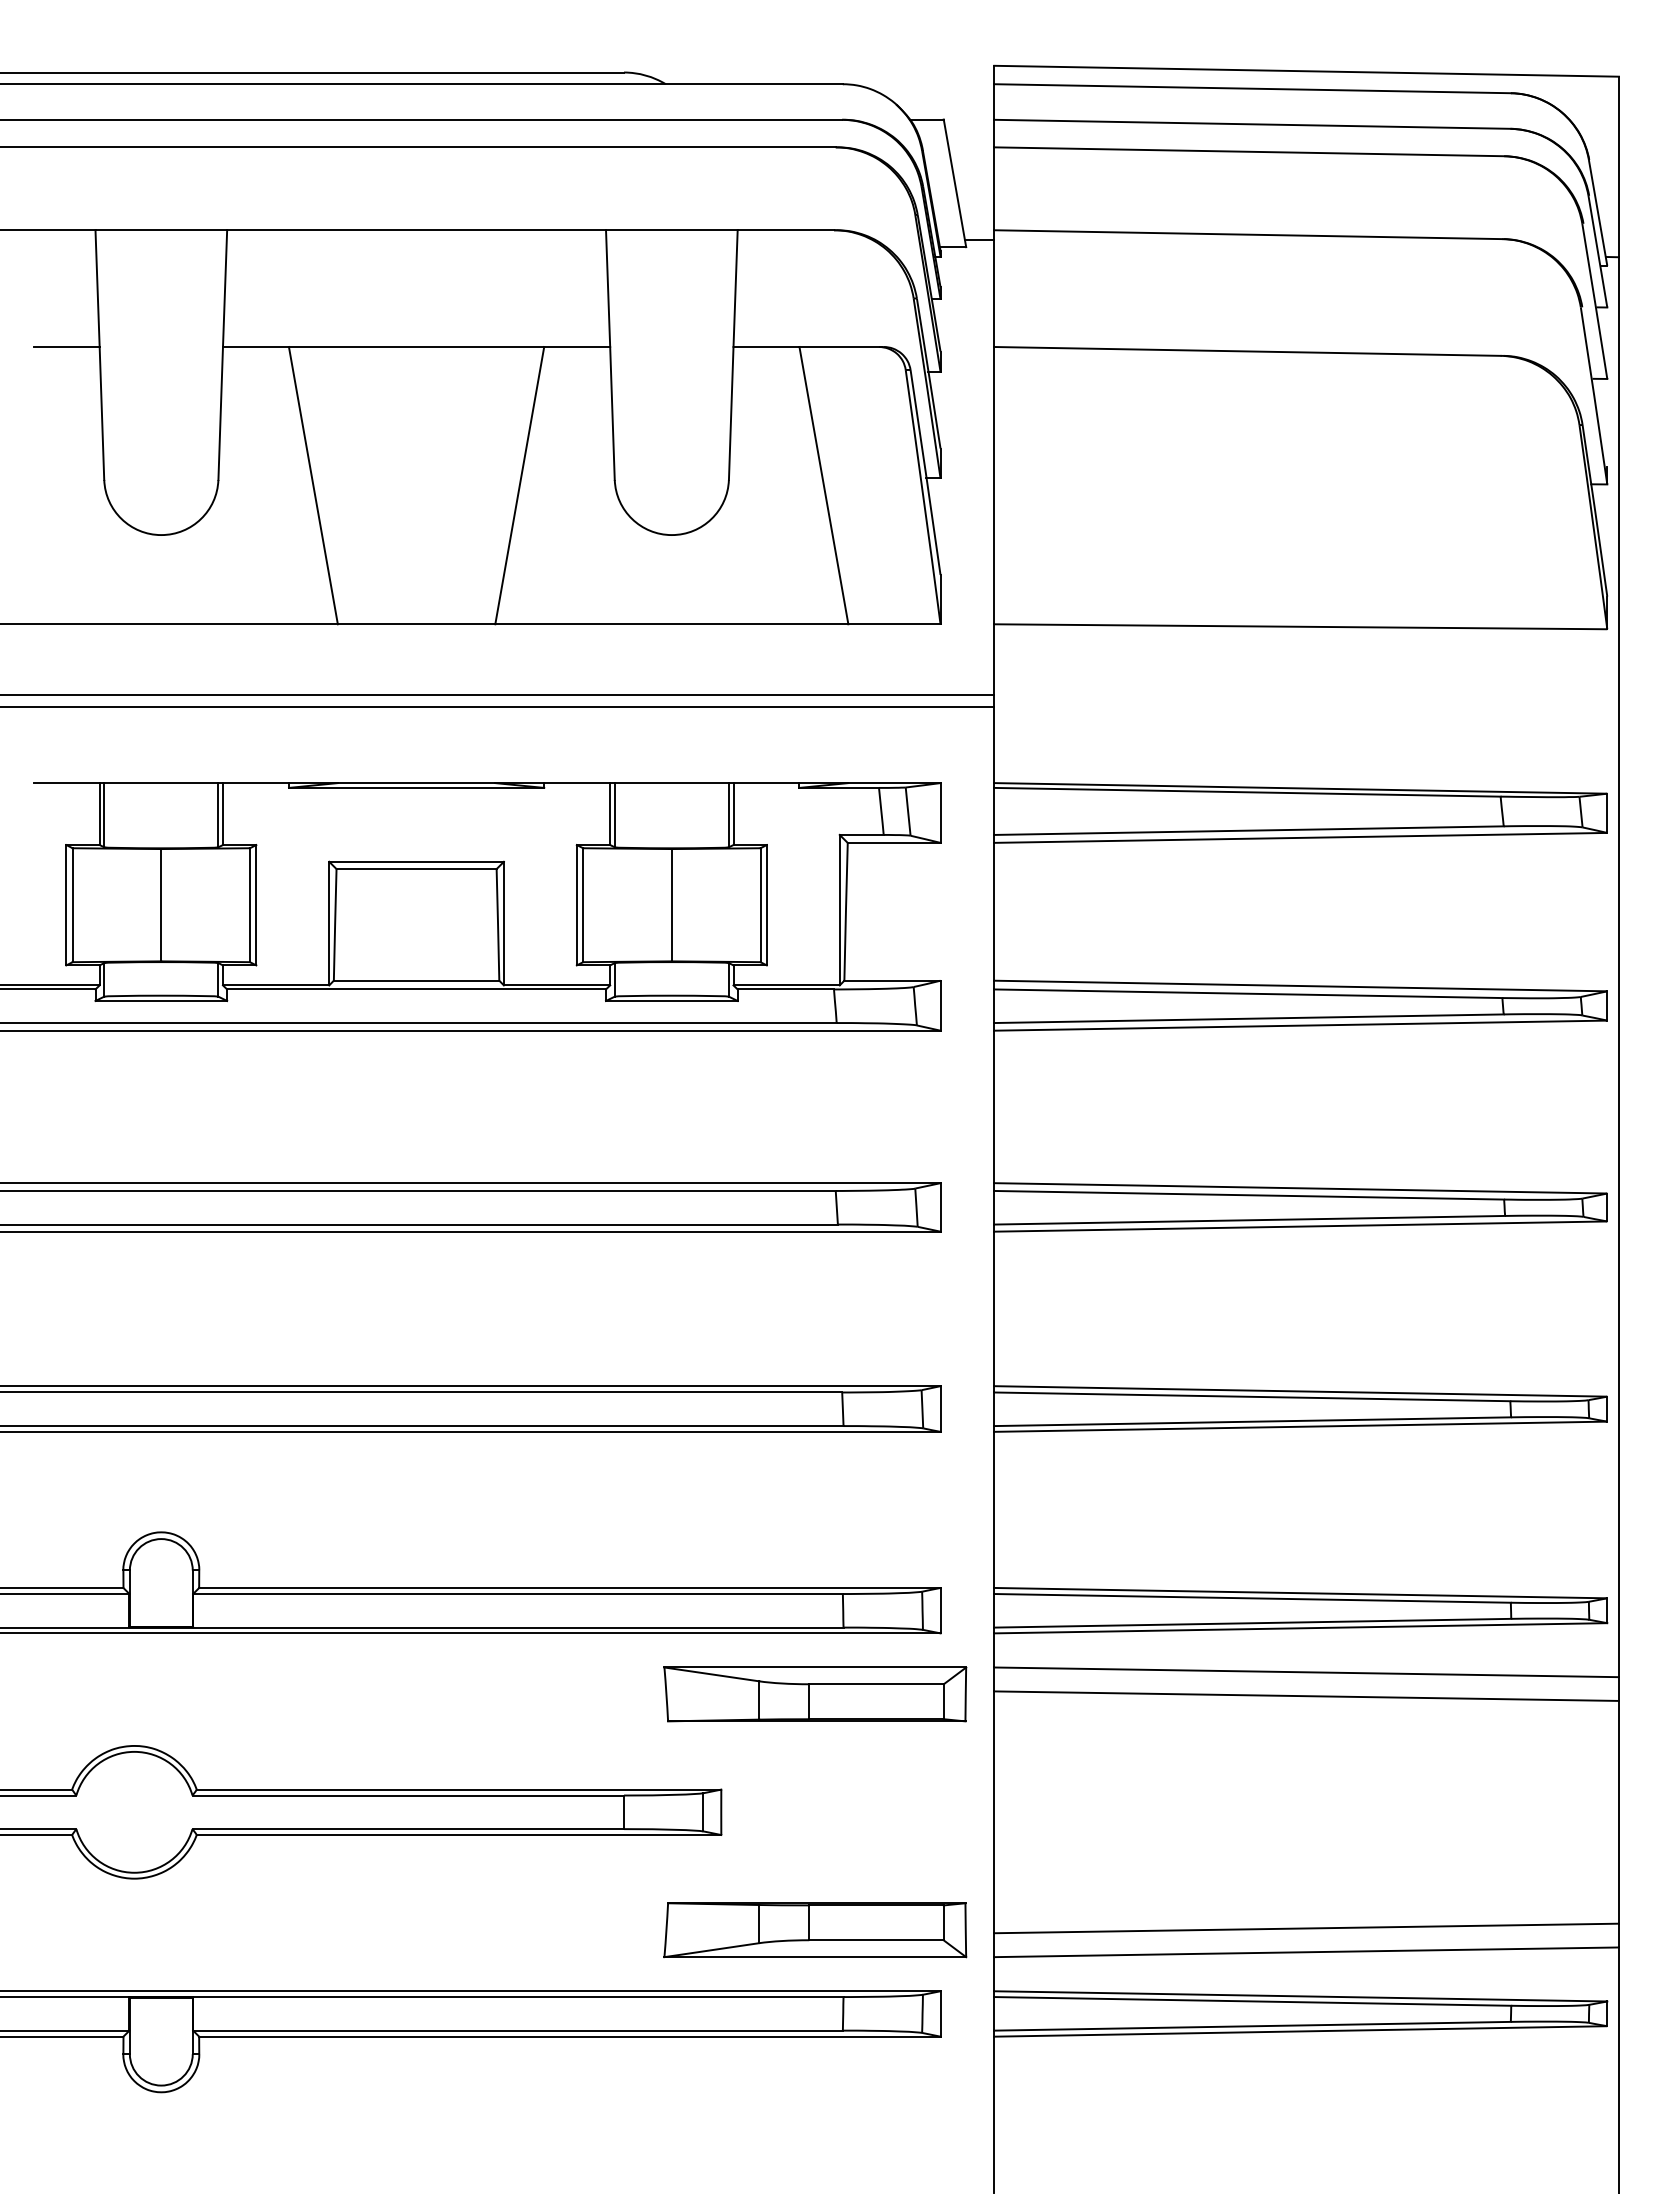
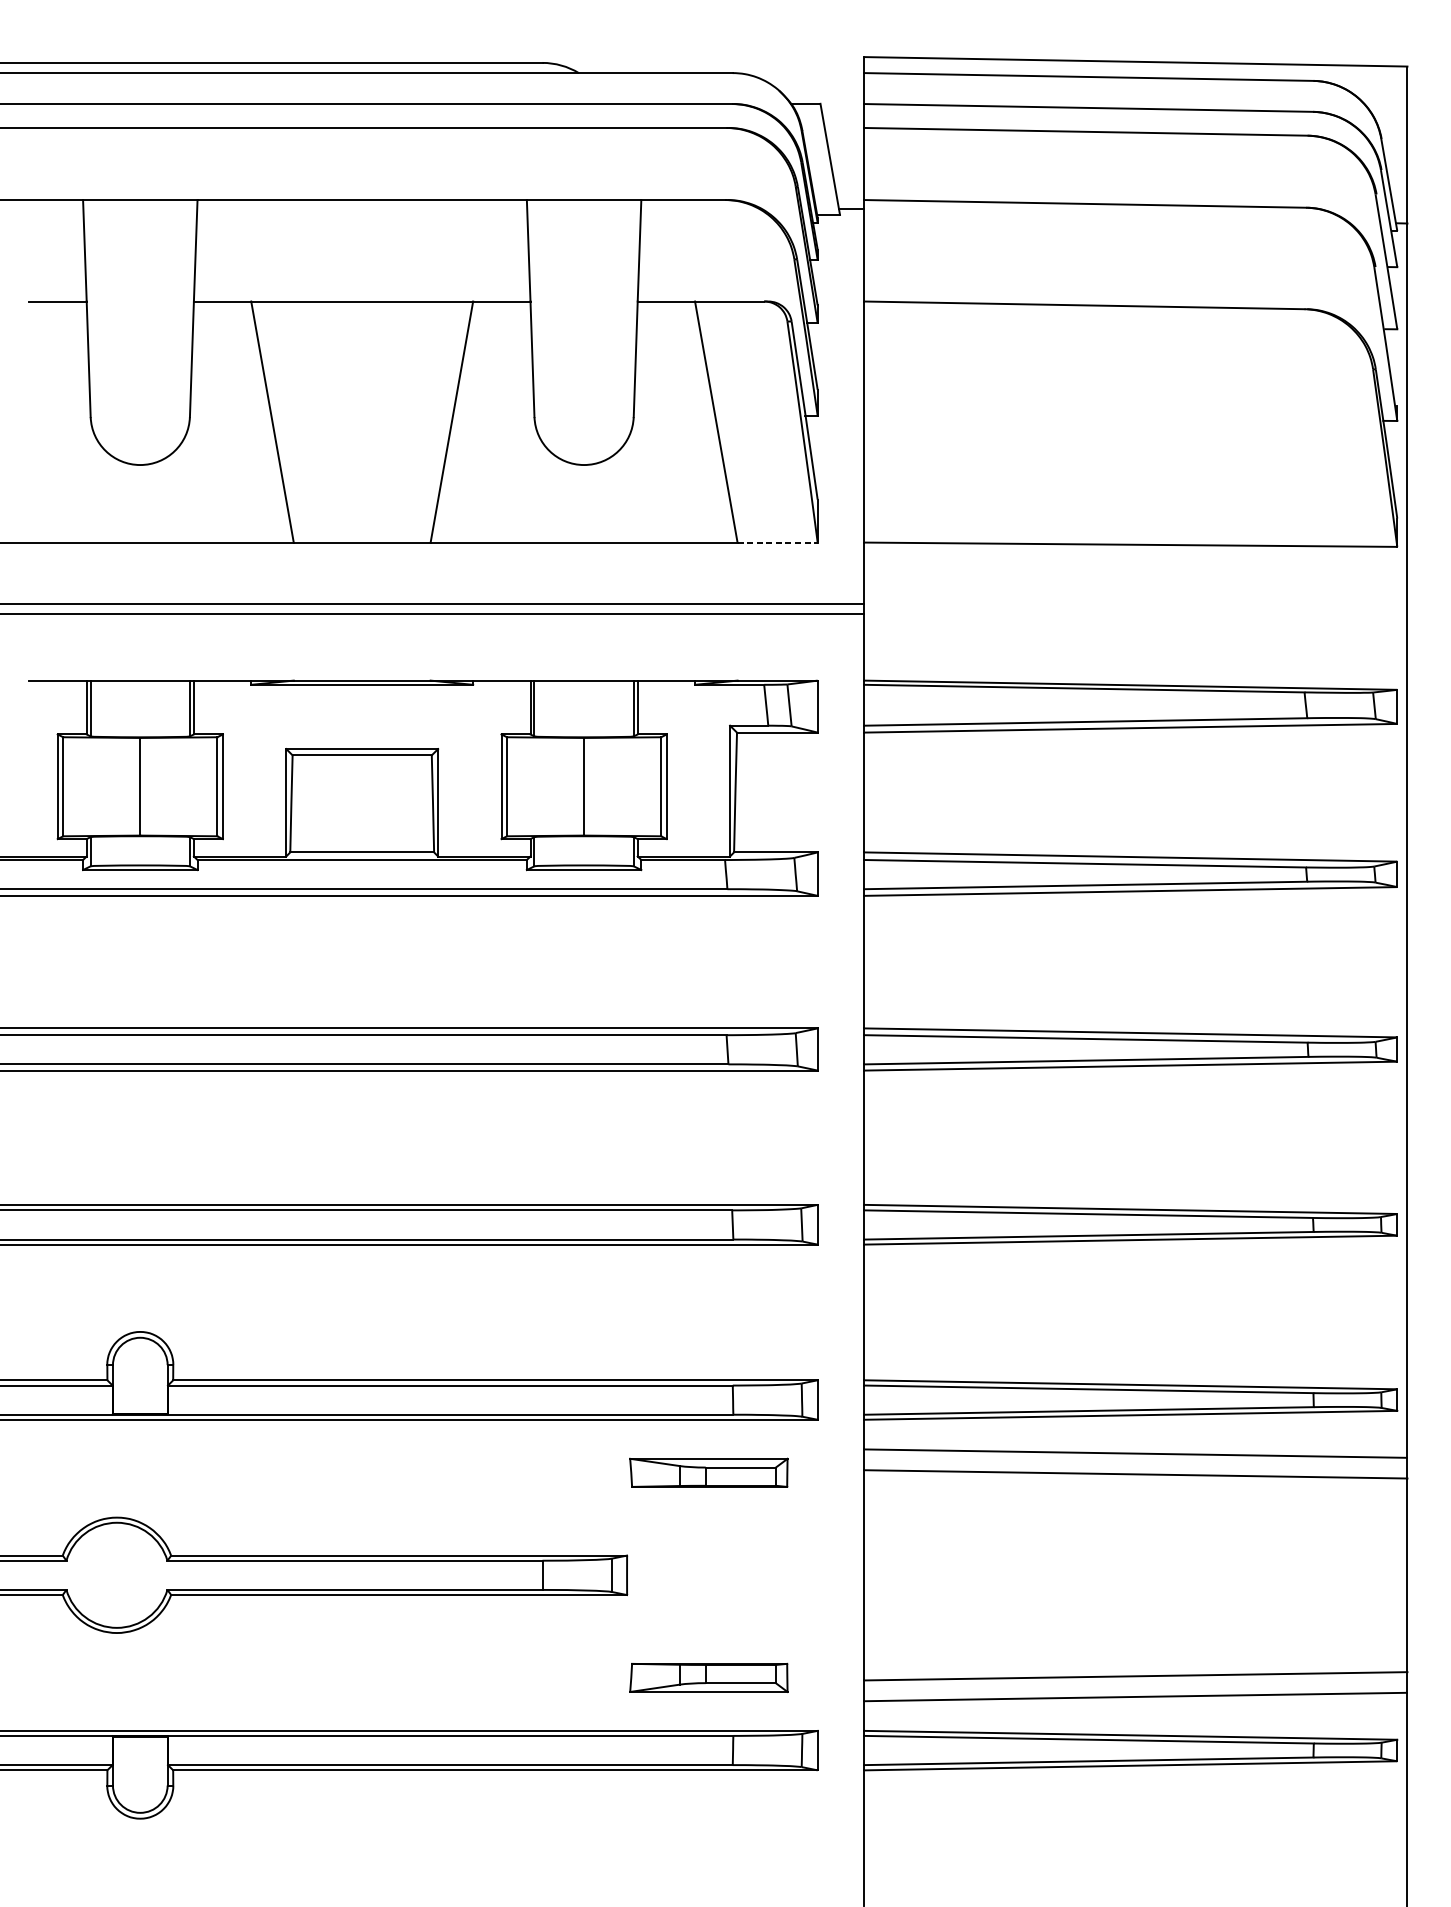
line: (894, 624) -> (777, 542), solid -> dashed
part: (815, 1694) -> (708, 1472), size x0.6
part: (815, 1930) -> (708, 1678), size x0.6

